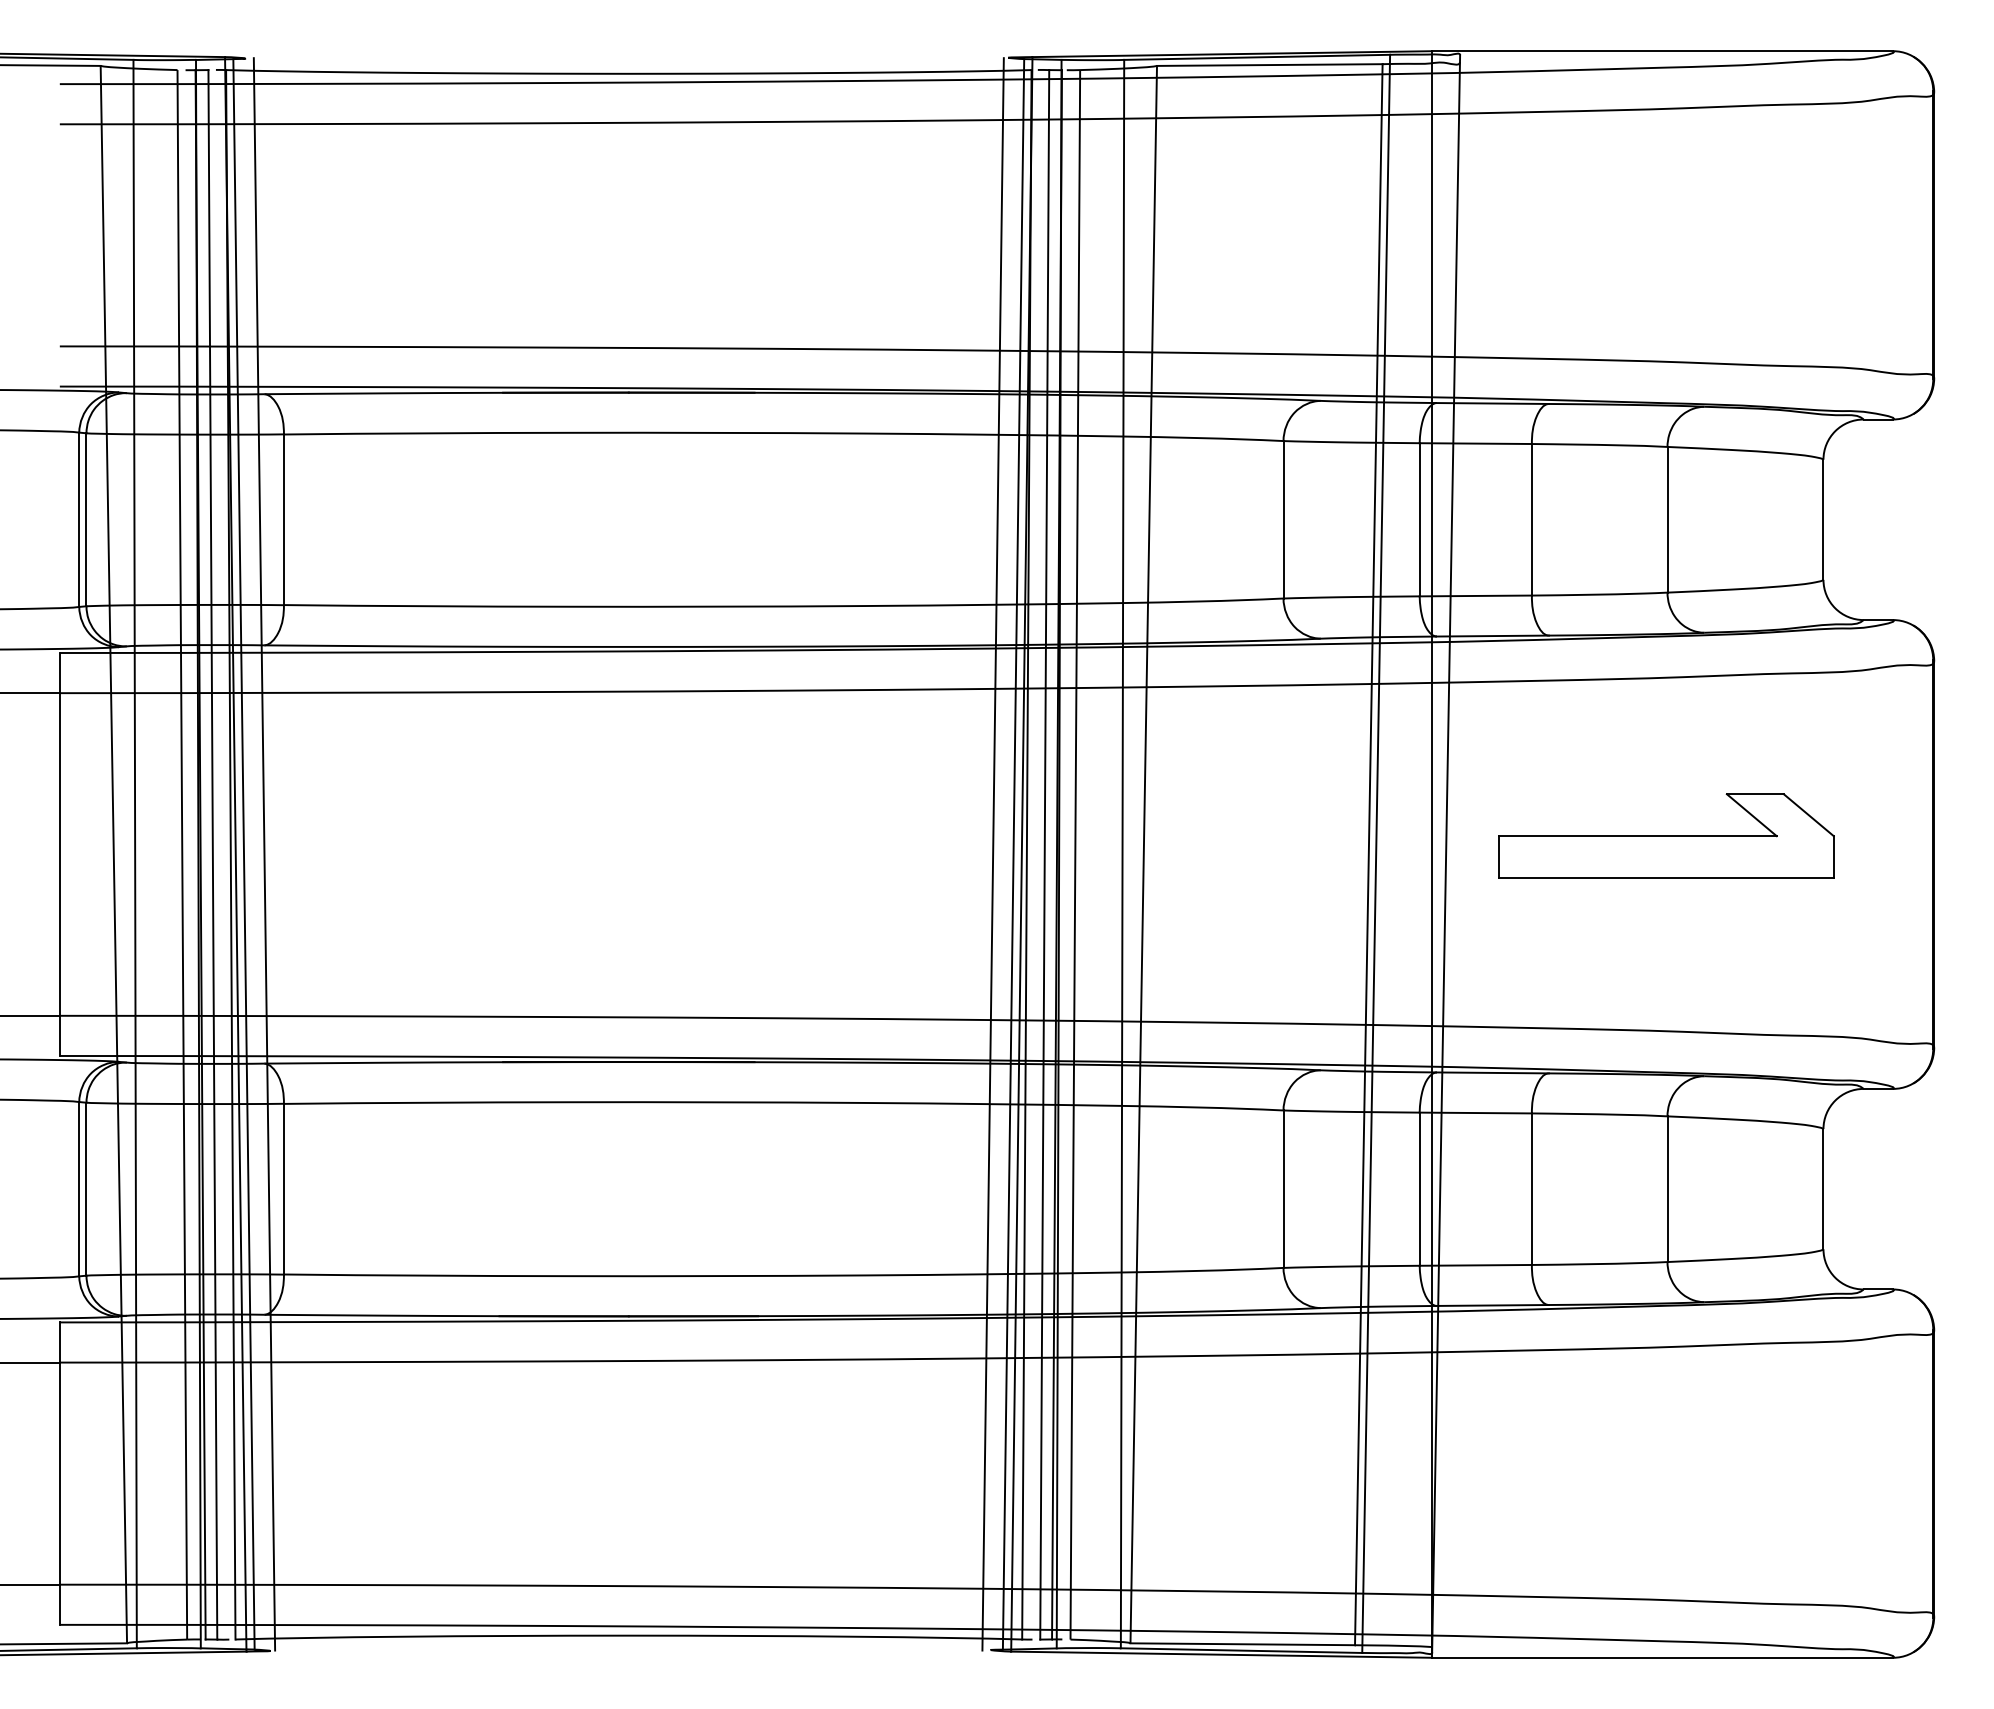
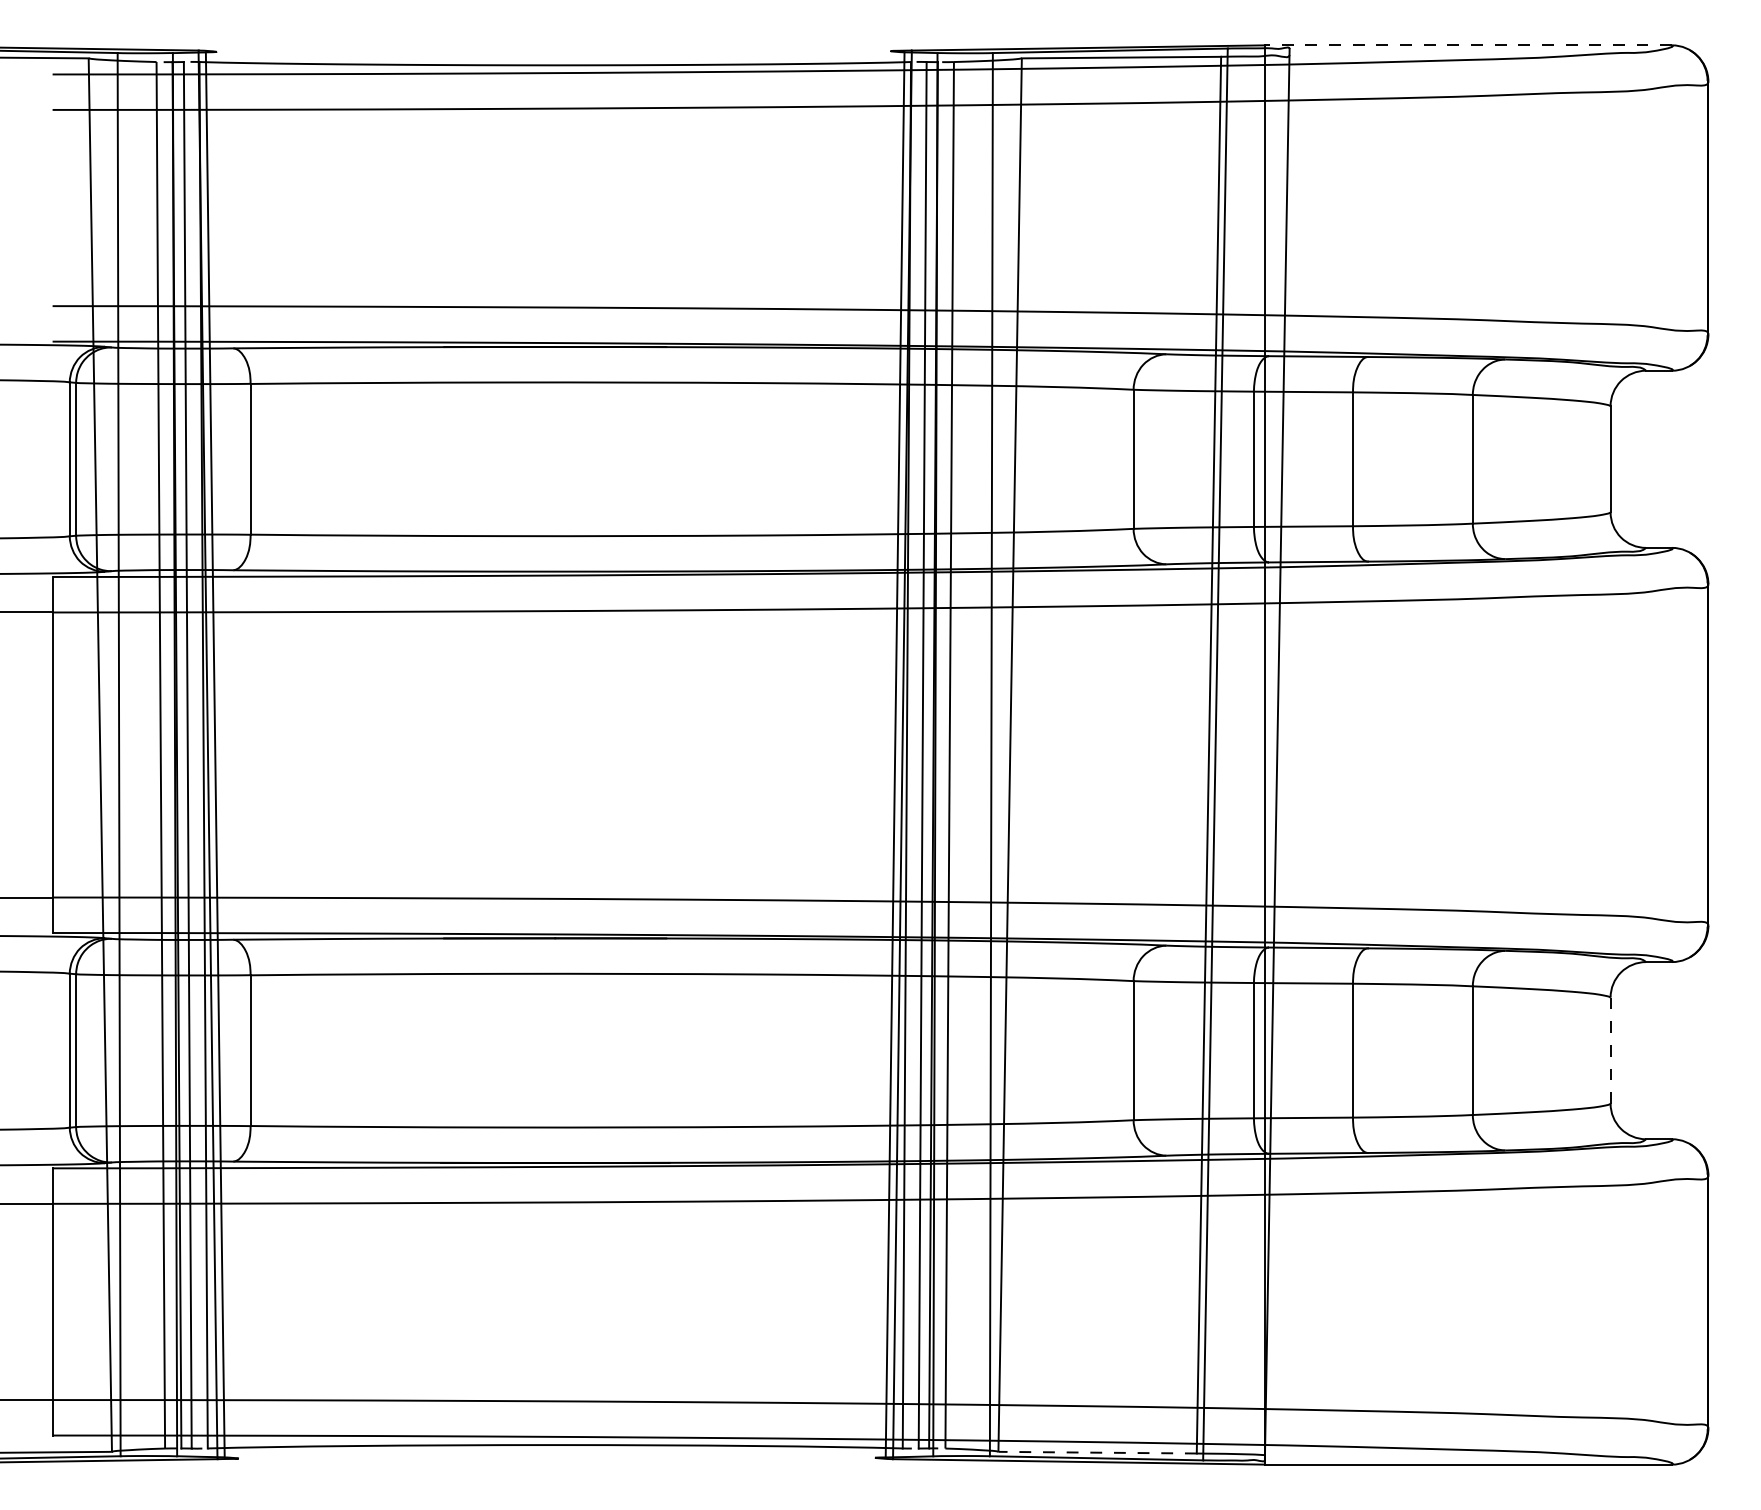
line: (1662, 51) -> (1468, 45), solid -> dashed
part: (1666, 835) -> (1471, 738), removed
line: (264, 854) -> (233, 755), removed
line: (992, 854) -> (876, 755), removed
line: (1823, 1189) -> (1610, 1050), solid -> dashed
line: (1242, 1644) -> (1097, 1452), solid -> dashed

